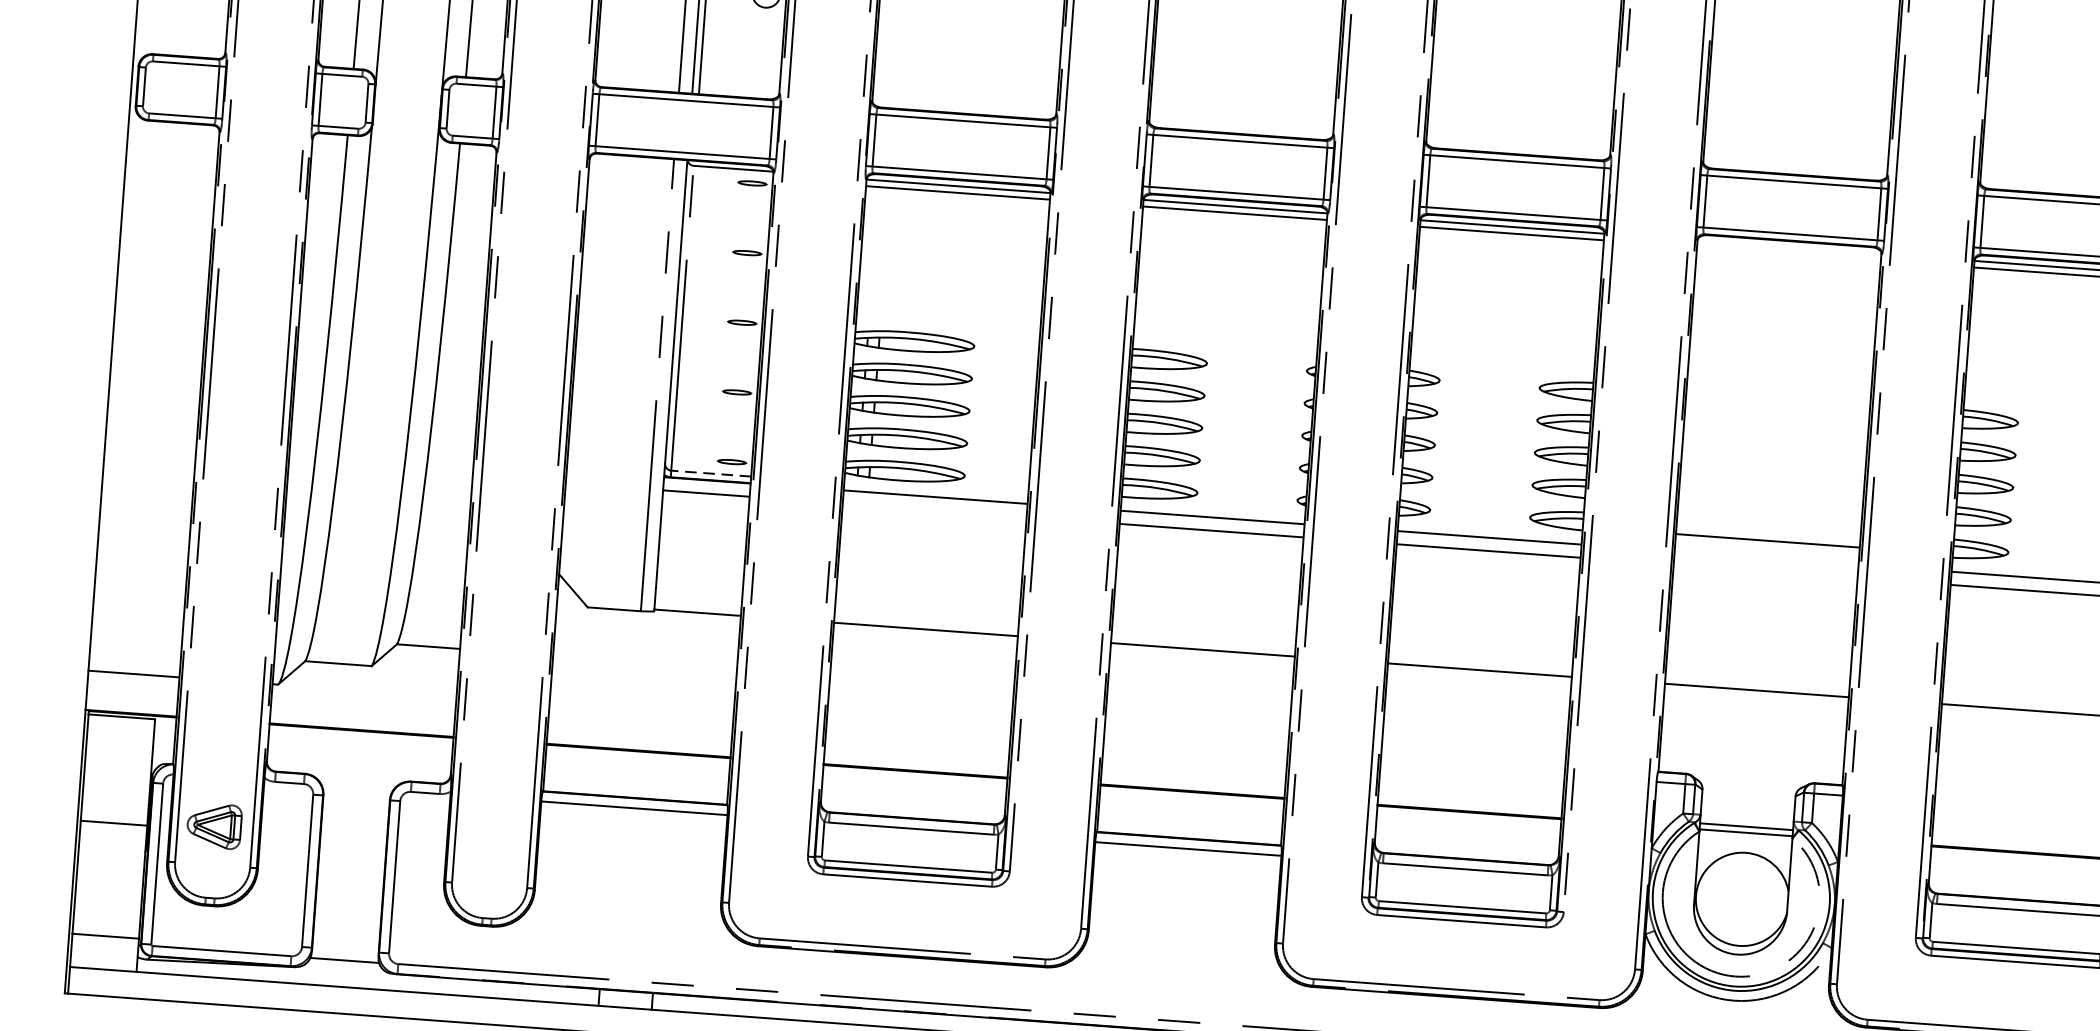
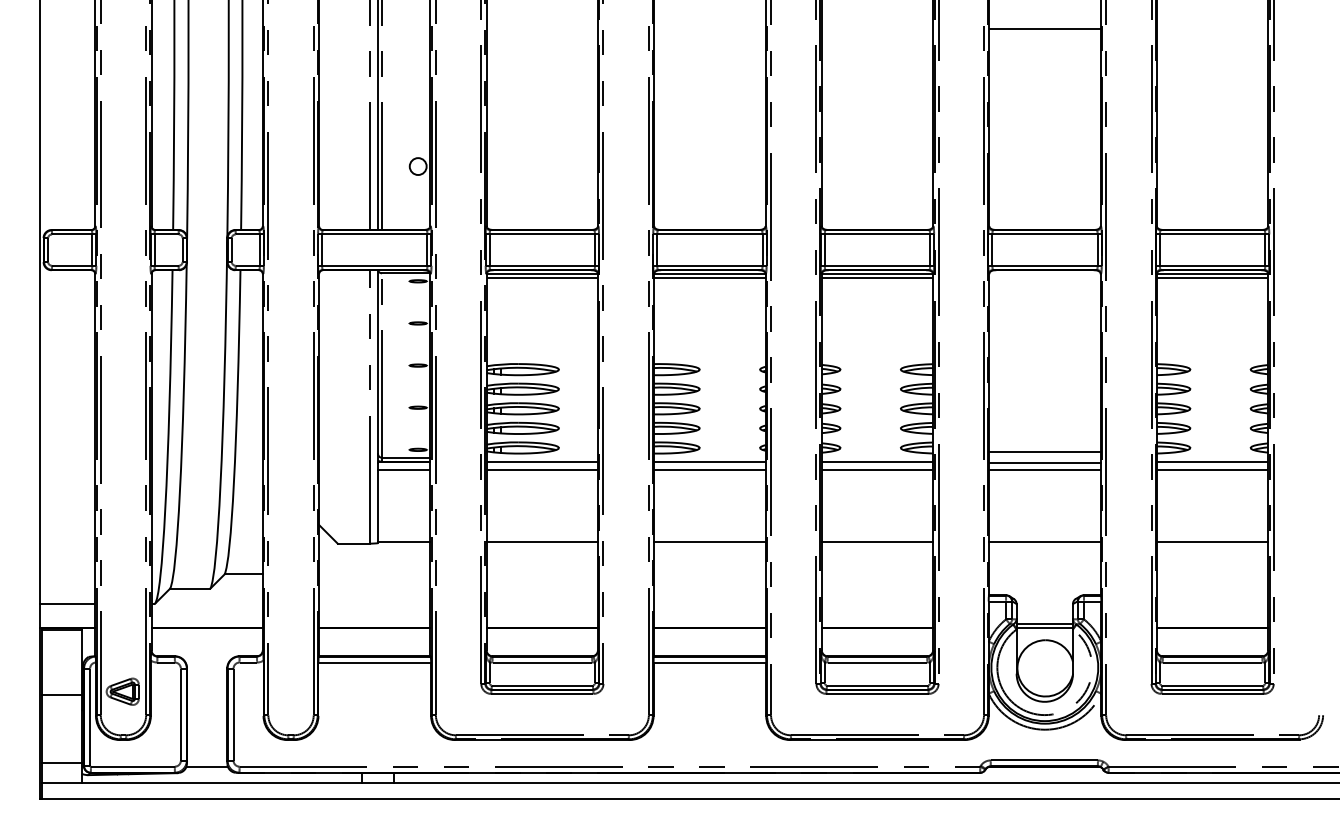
line: (710, 473) -> (405, 457), dashed -> solid
line: (933, 509) -> (541, 469), added
line: (1765, 560) -> (1044, 463), added
line: (1764, 570) -> (1044, 469), added

